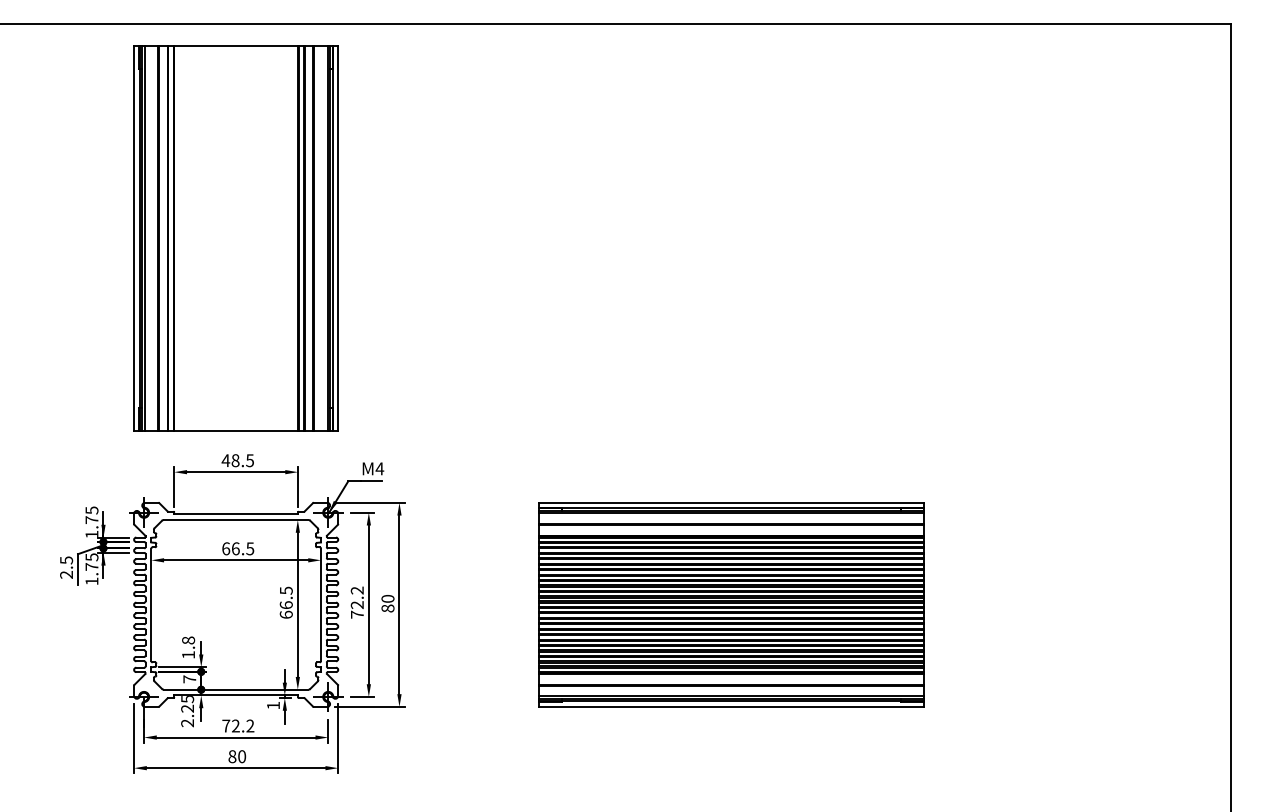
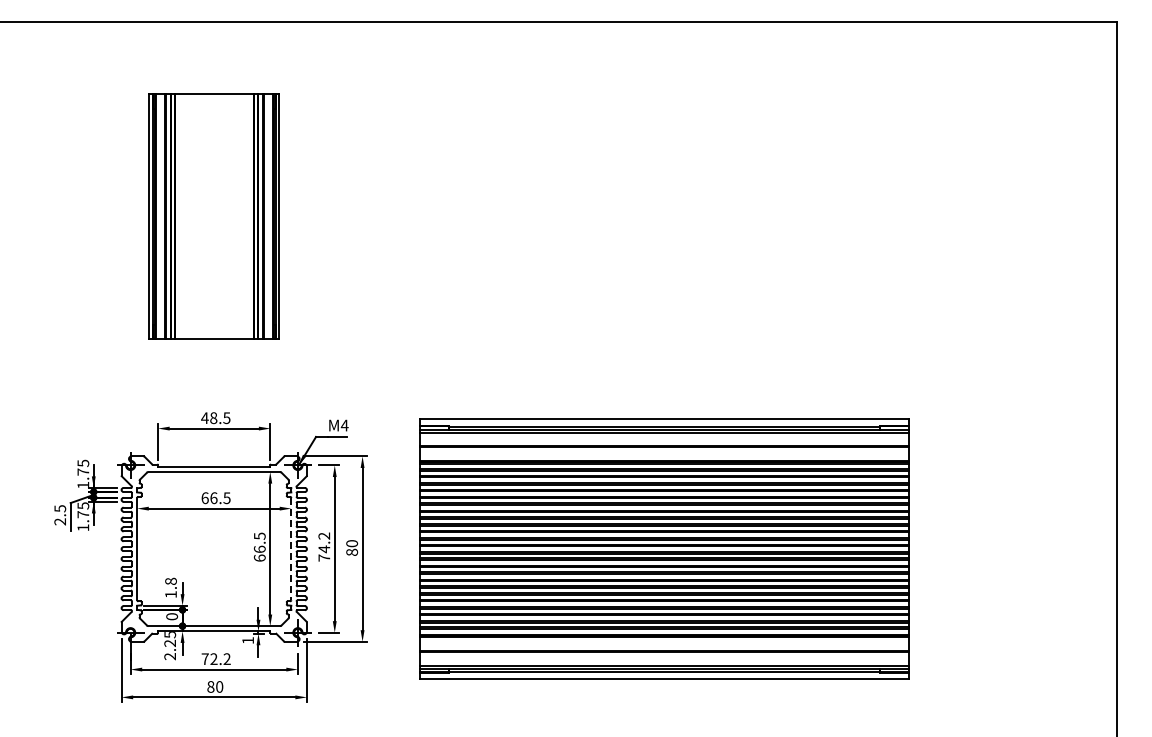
part: (236, 238) -> (214, 216), size x0.7
part: (730, 604) -> (663, 548), size x1.4
line: (321, 605) -> (291, 549), solid -> dashed
text: (357, 605) -> (324, 549), 72.2 -> 74.2
text: (190, 679) -> (172, 616), 7 -> 0

